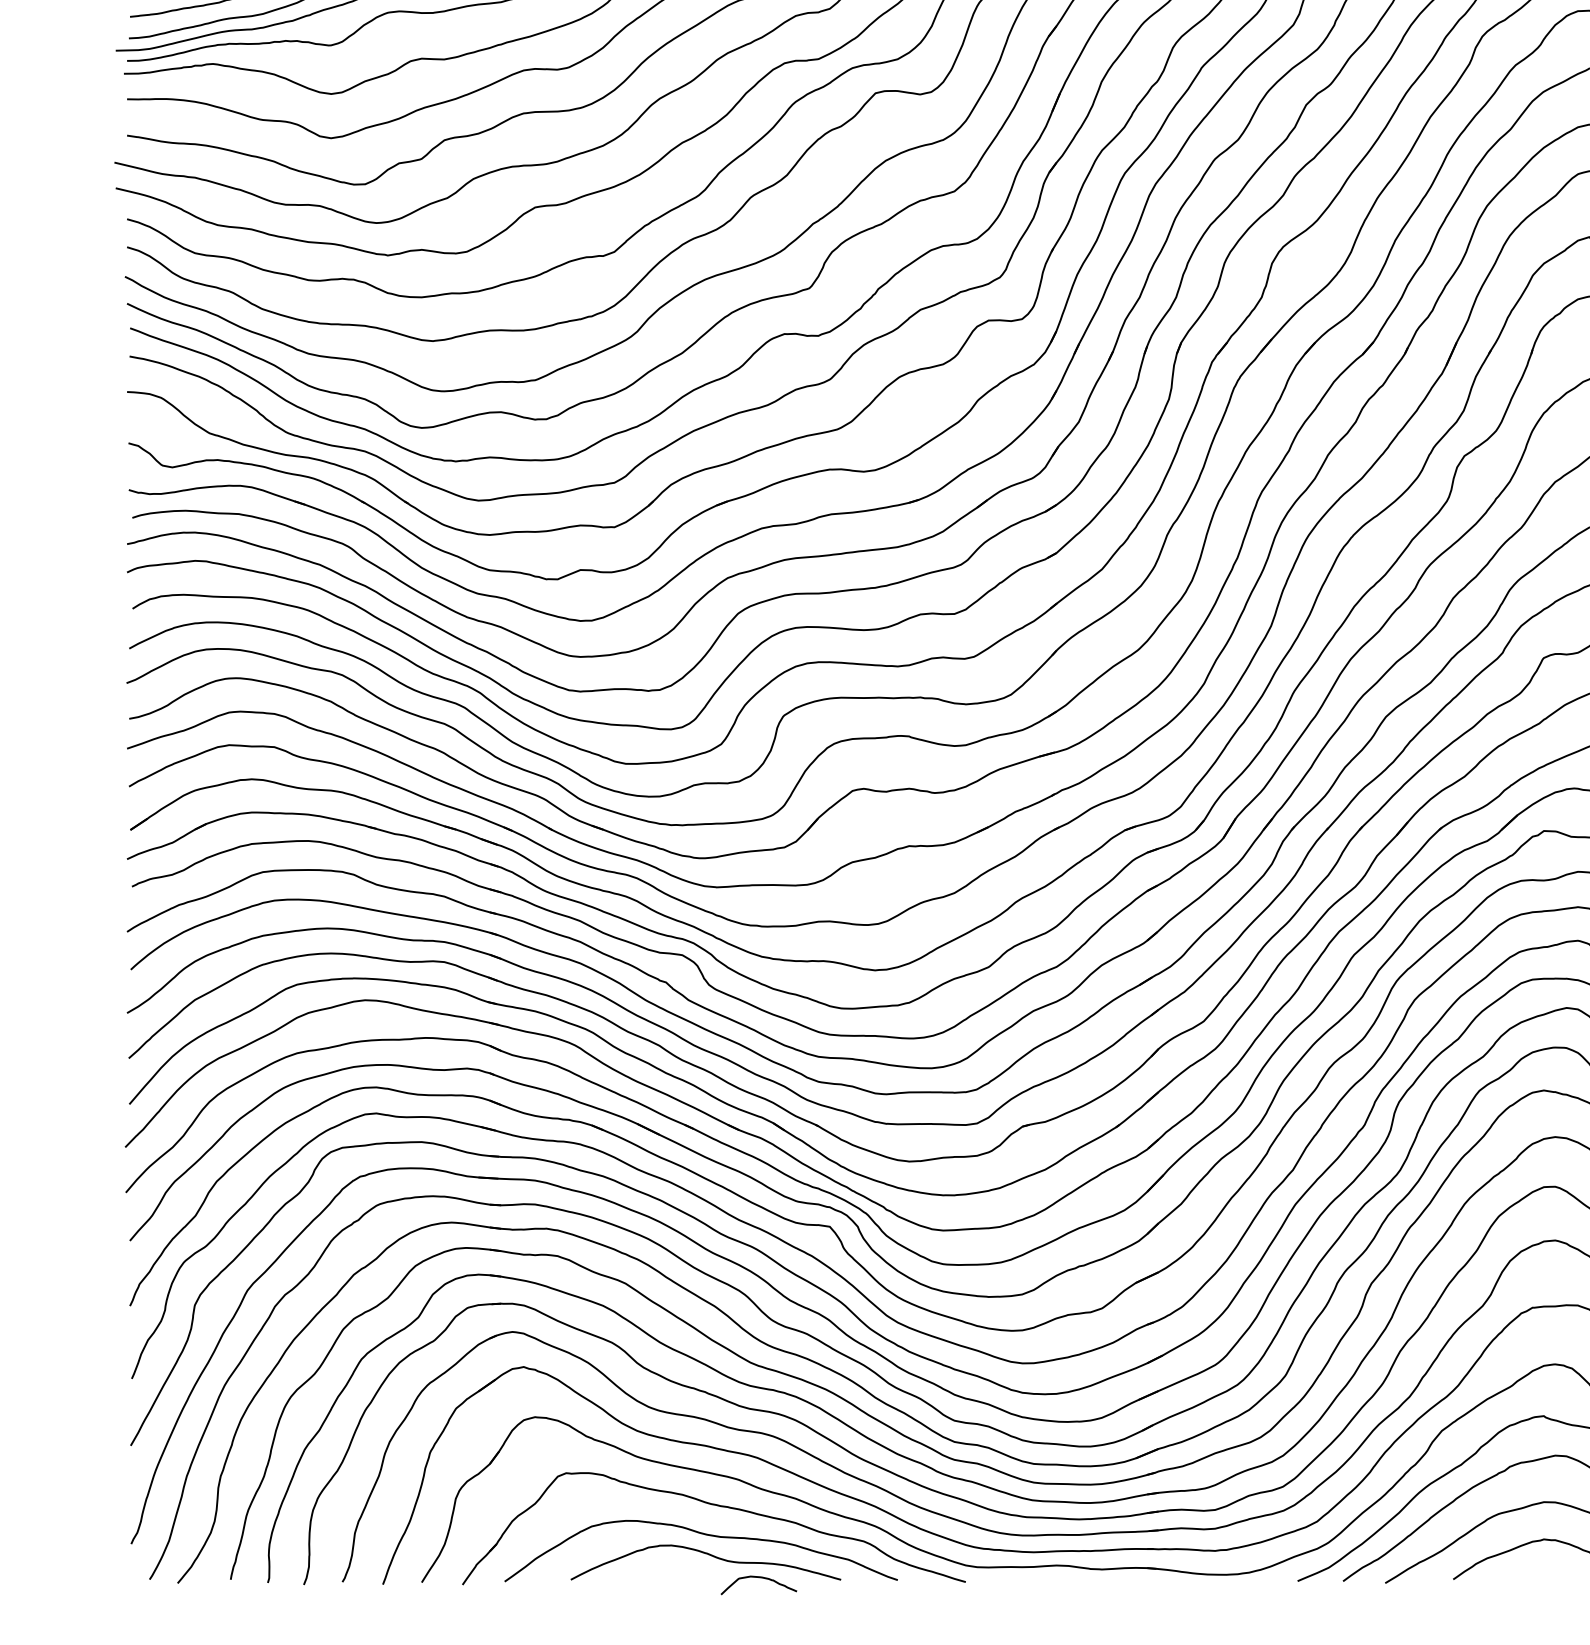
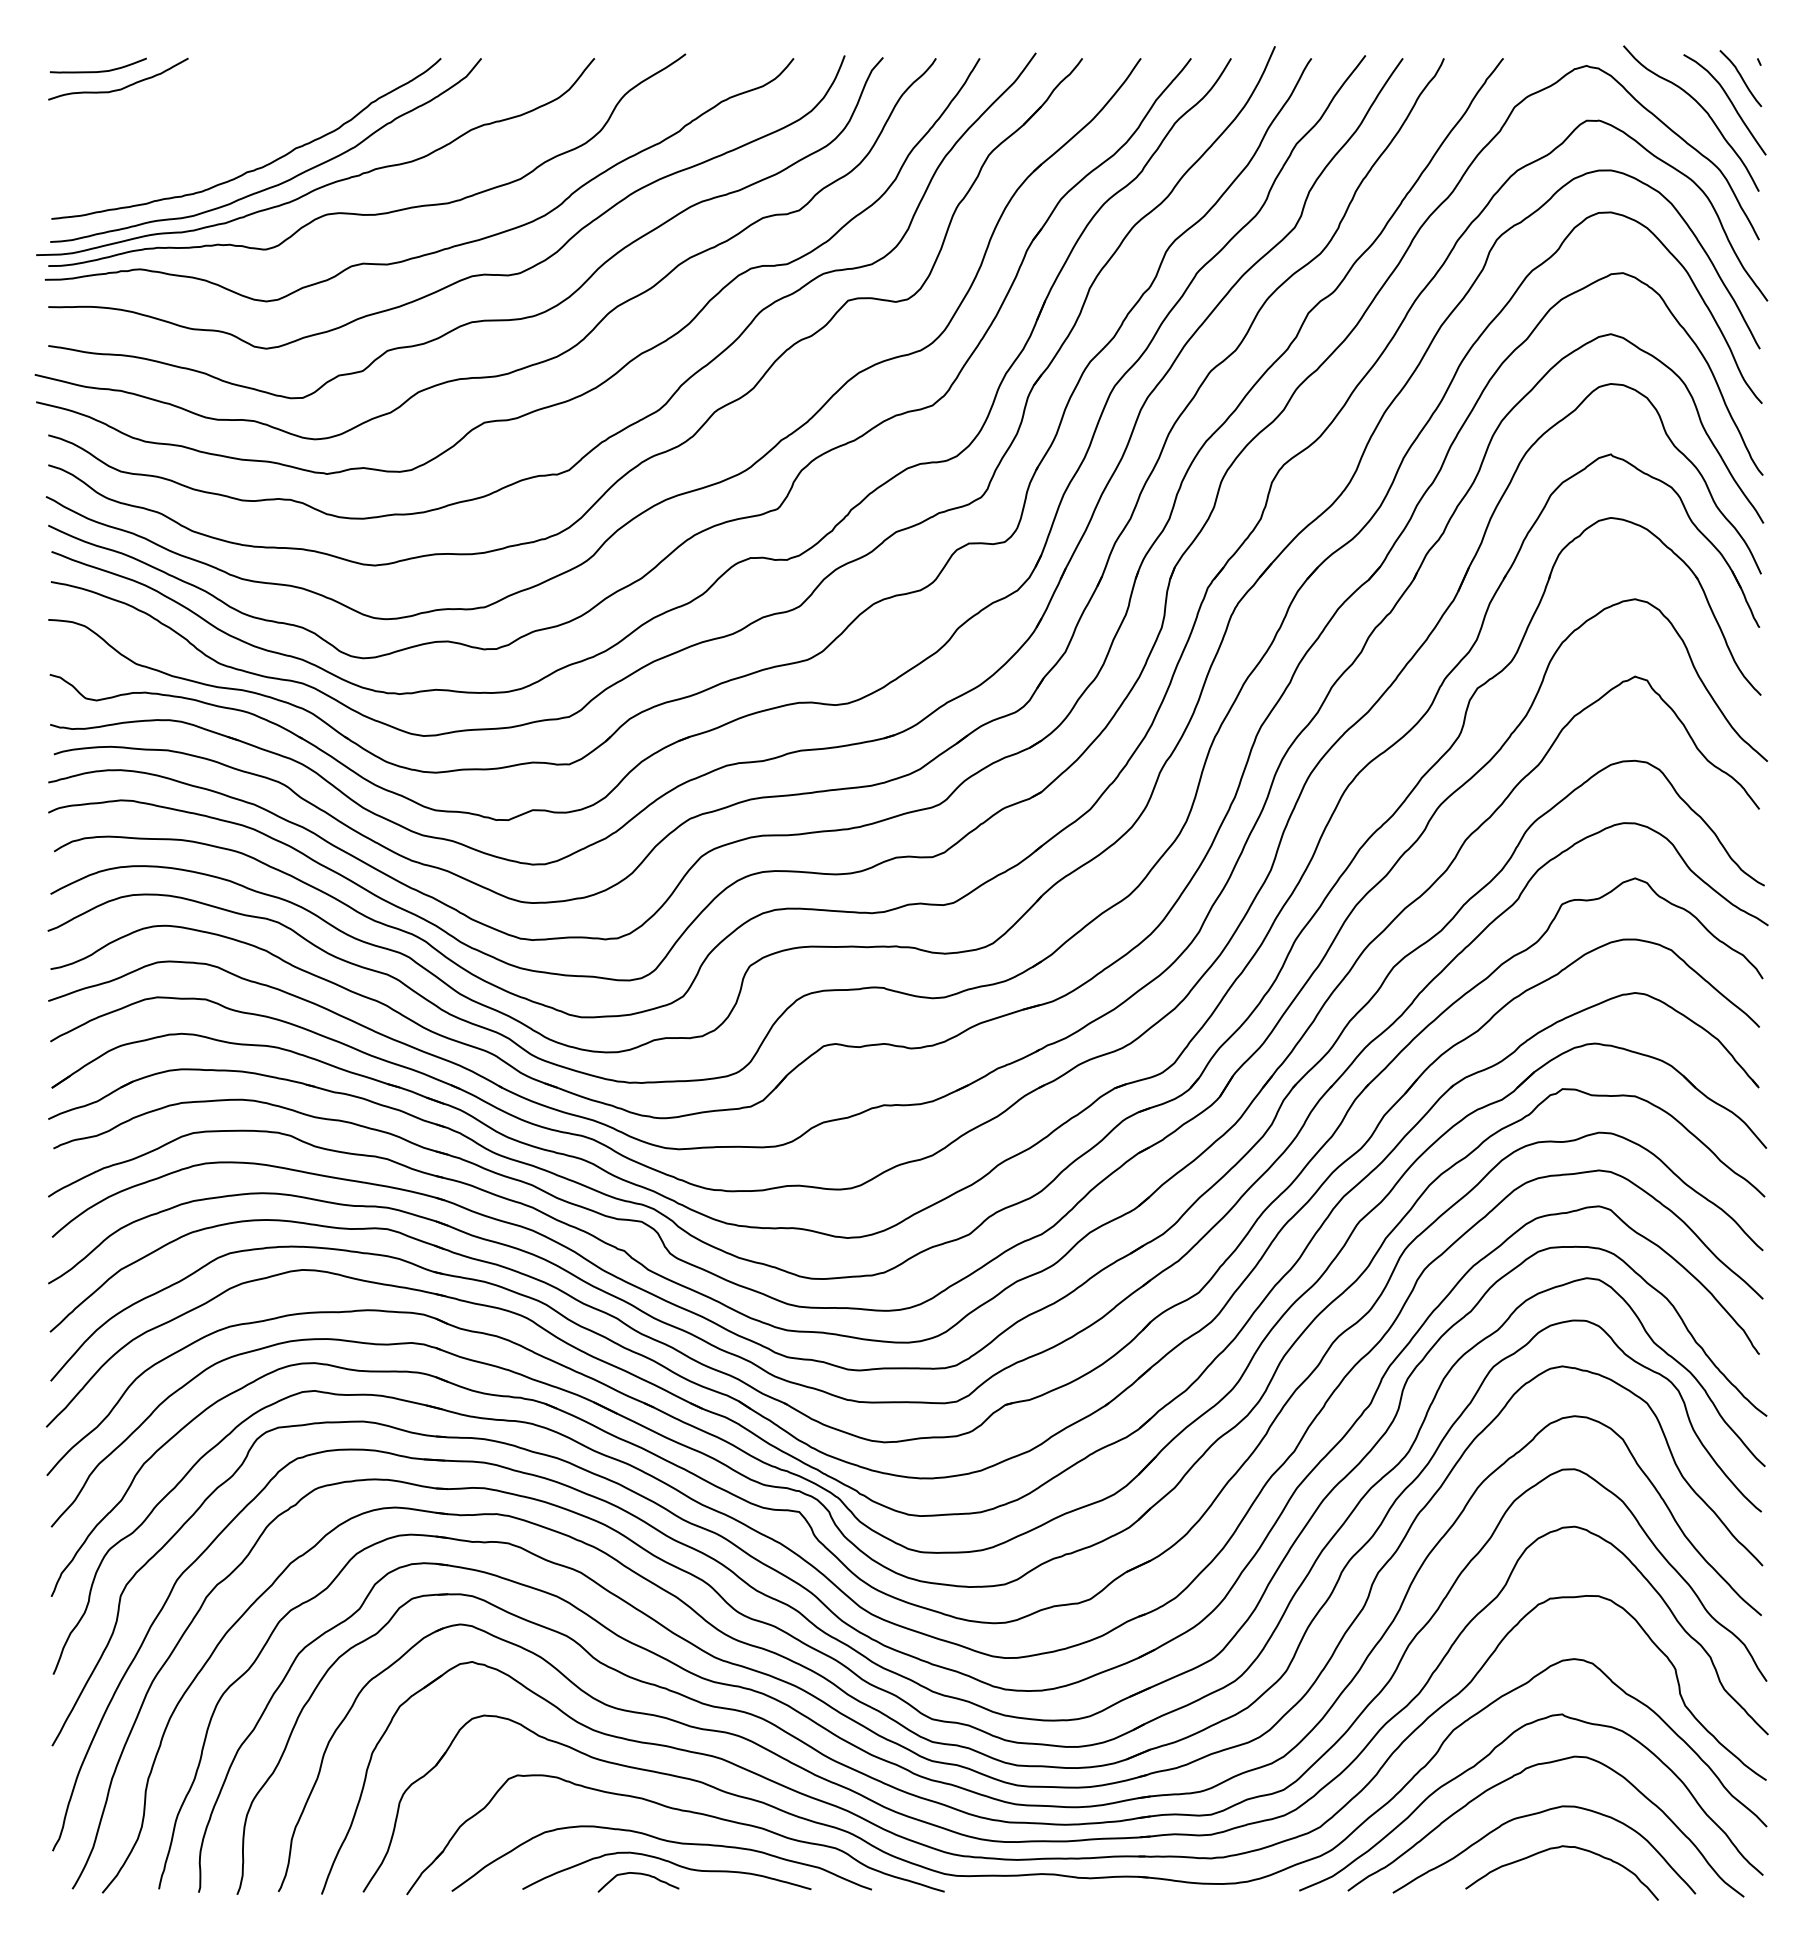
curve: (758, 1578) -> (638, 1874), moved

